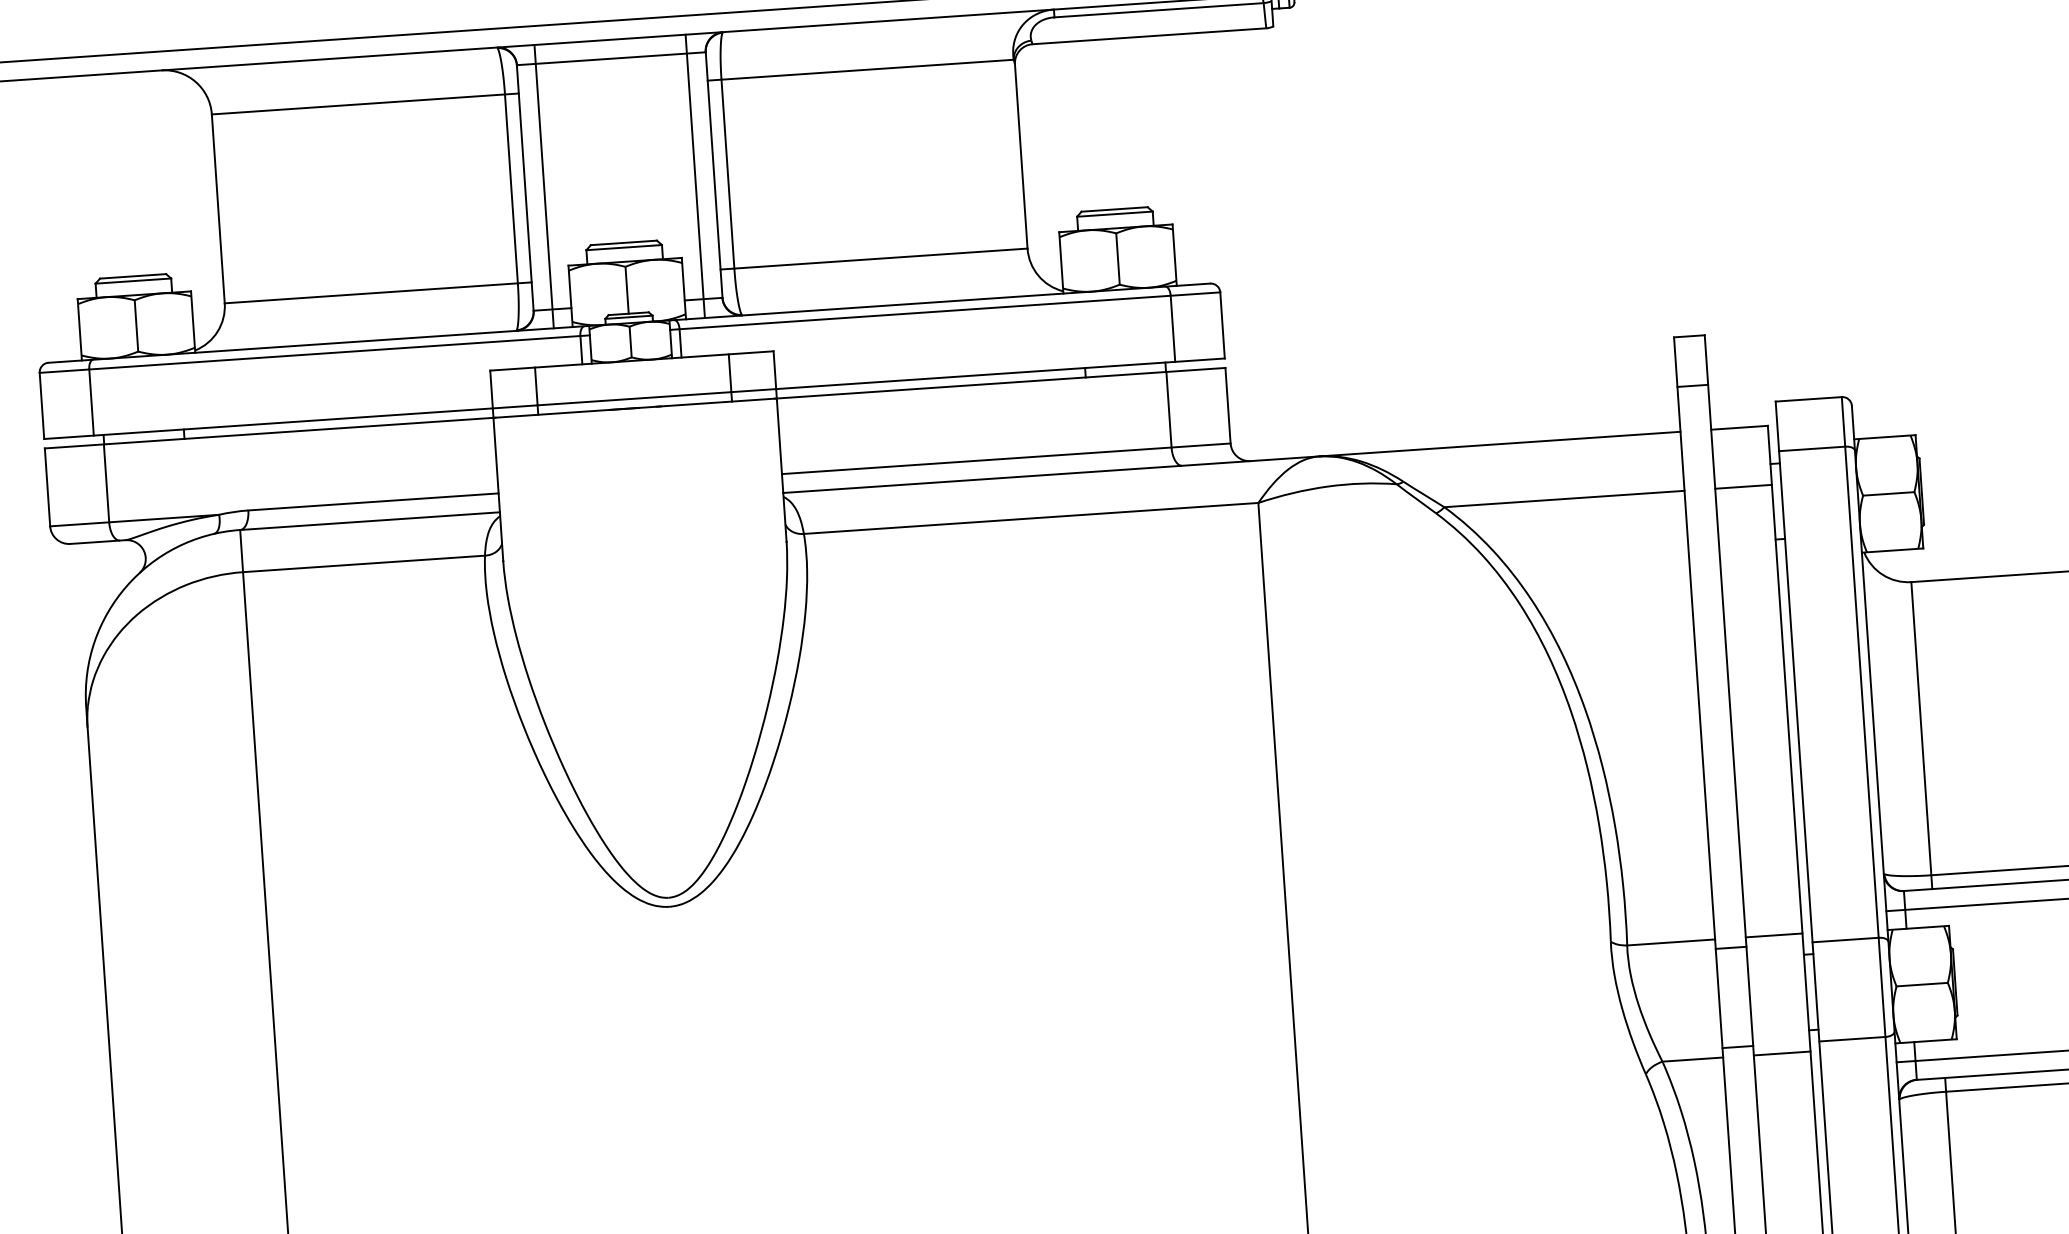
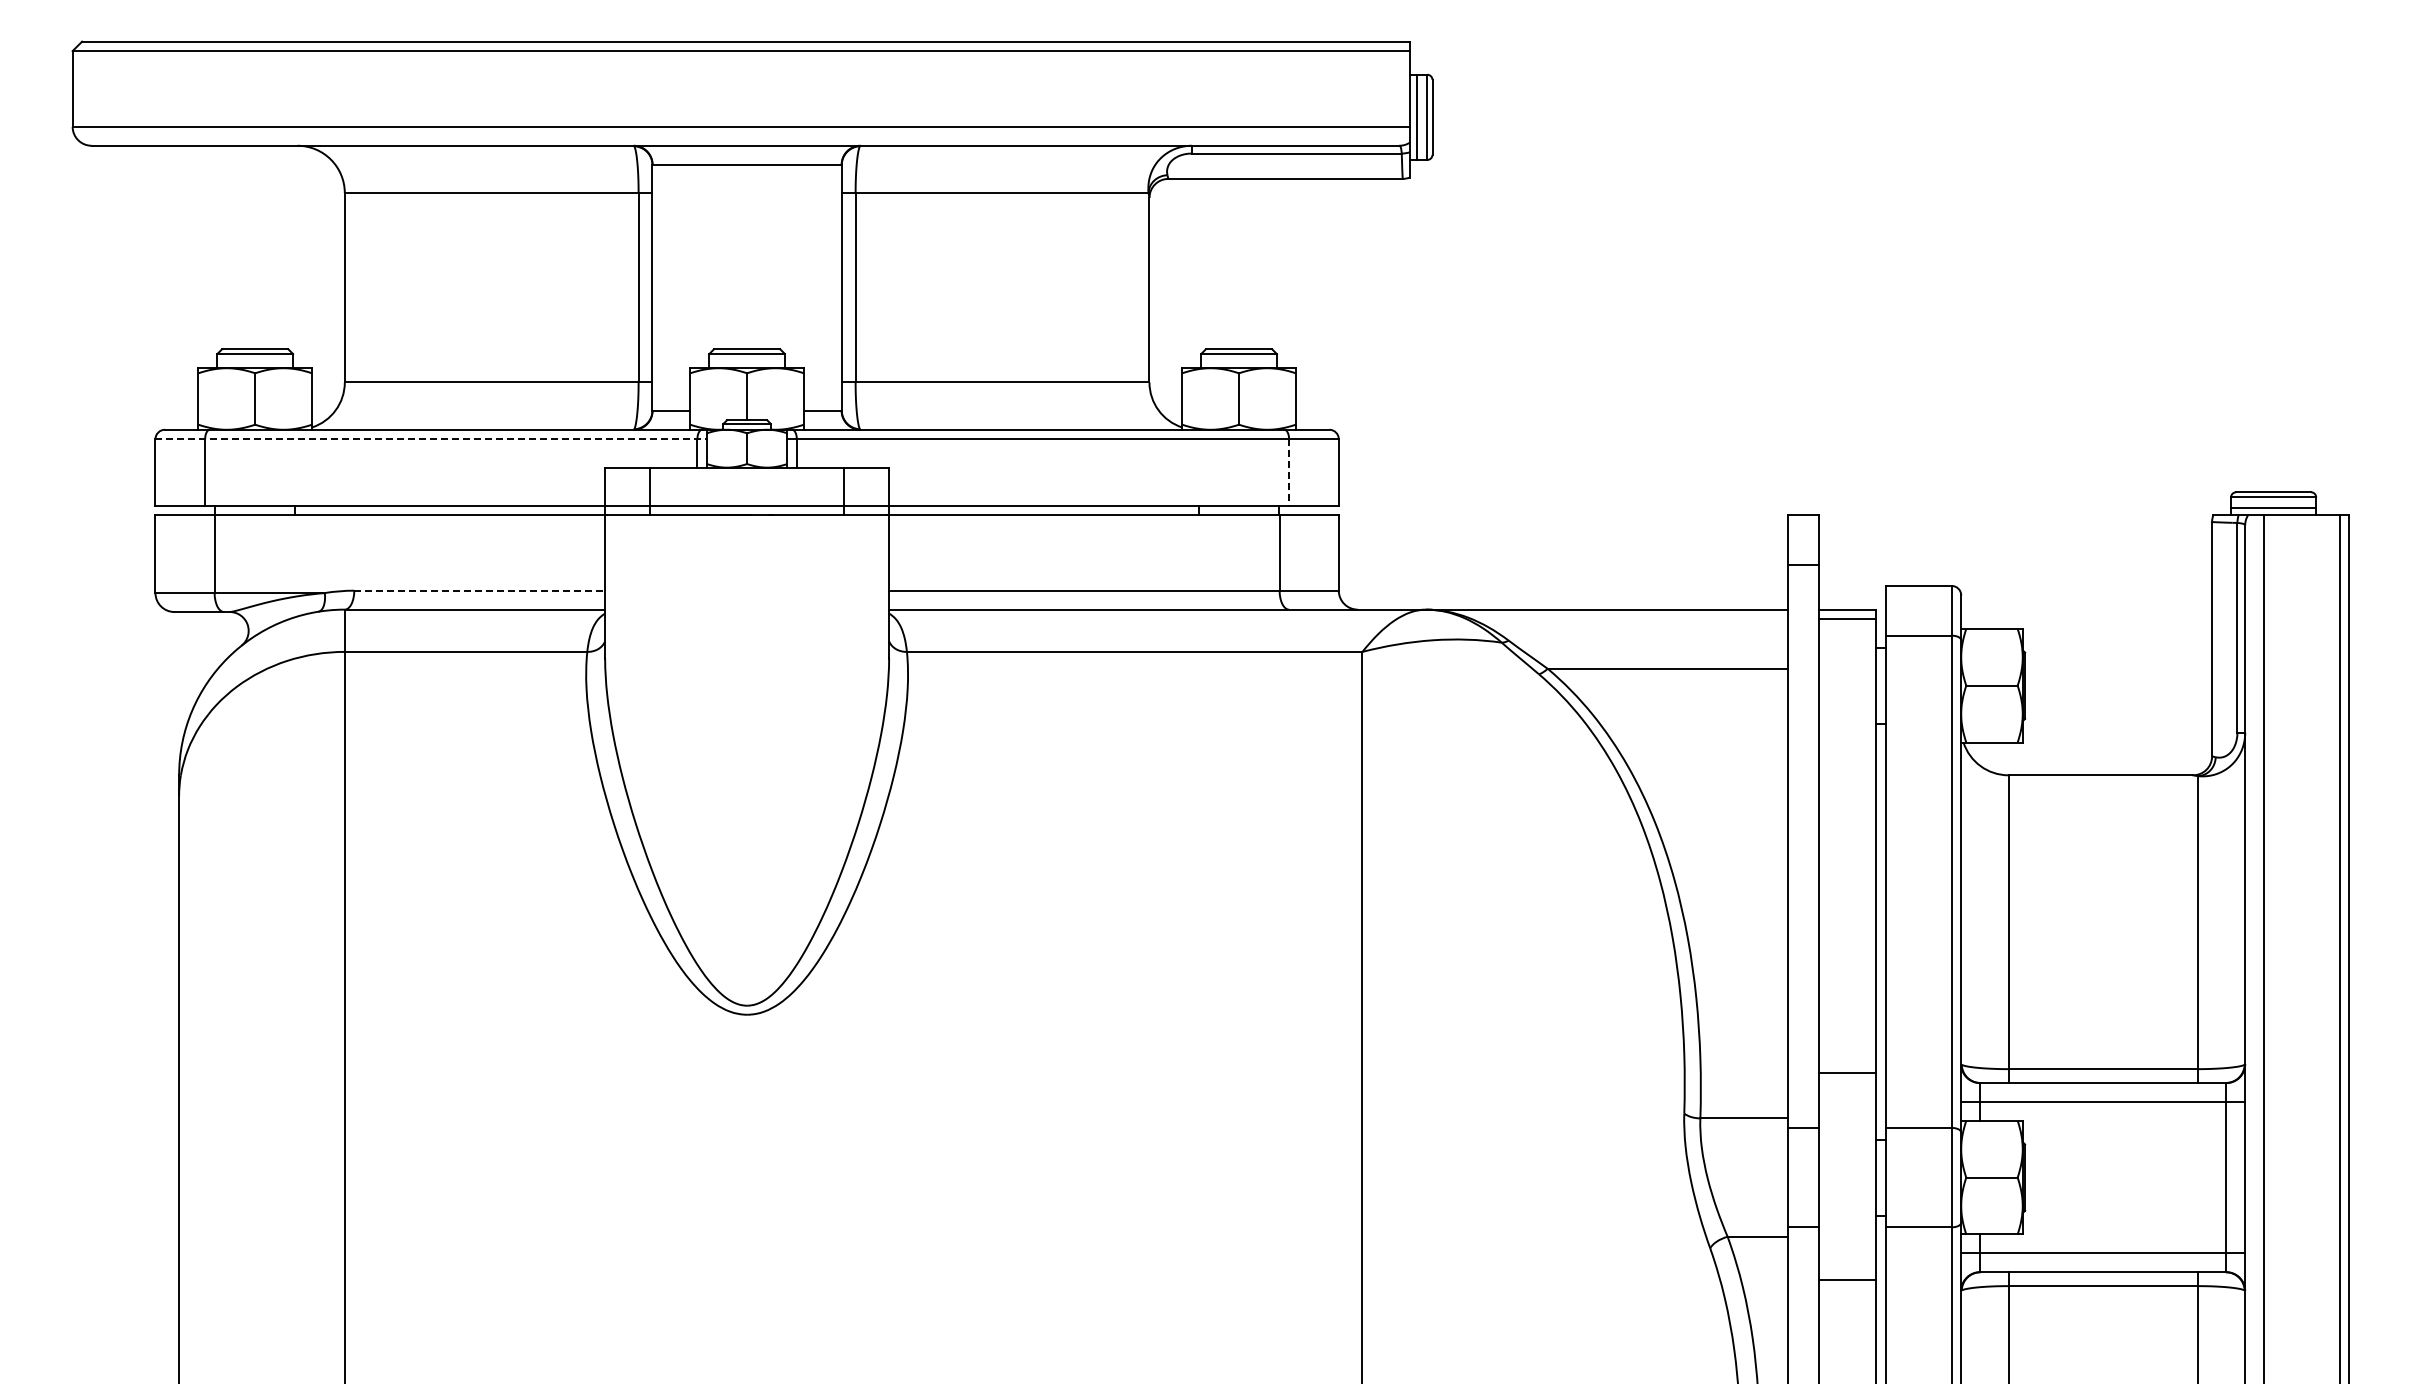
line: (694, 176) -> (822, 287), removed
line: (544, 186) -> (671, 287), removed
line: (1173, 328) -> (1289, 472), solid -> dashed
line: (315, 354) -> (431, 439), solid -> dashed
line: (1743, 486) -> (1847, 618), moved
line: (374, 501) -> (480, 590), solid -> dashed
line: (1774, 935) -> (1847, 1073), moved
line: (1782, 1053) -> (1847, 1279), moved

